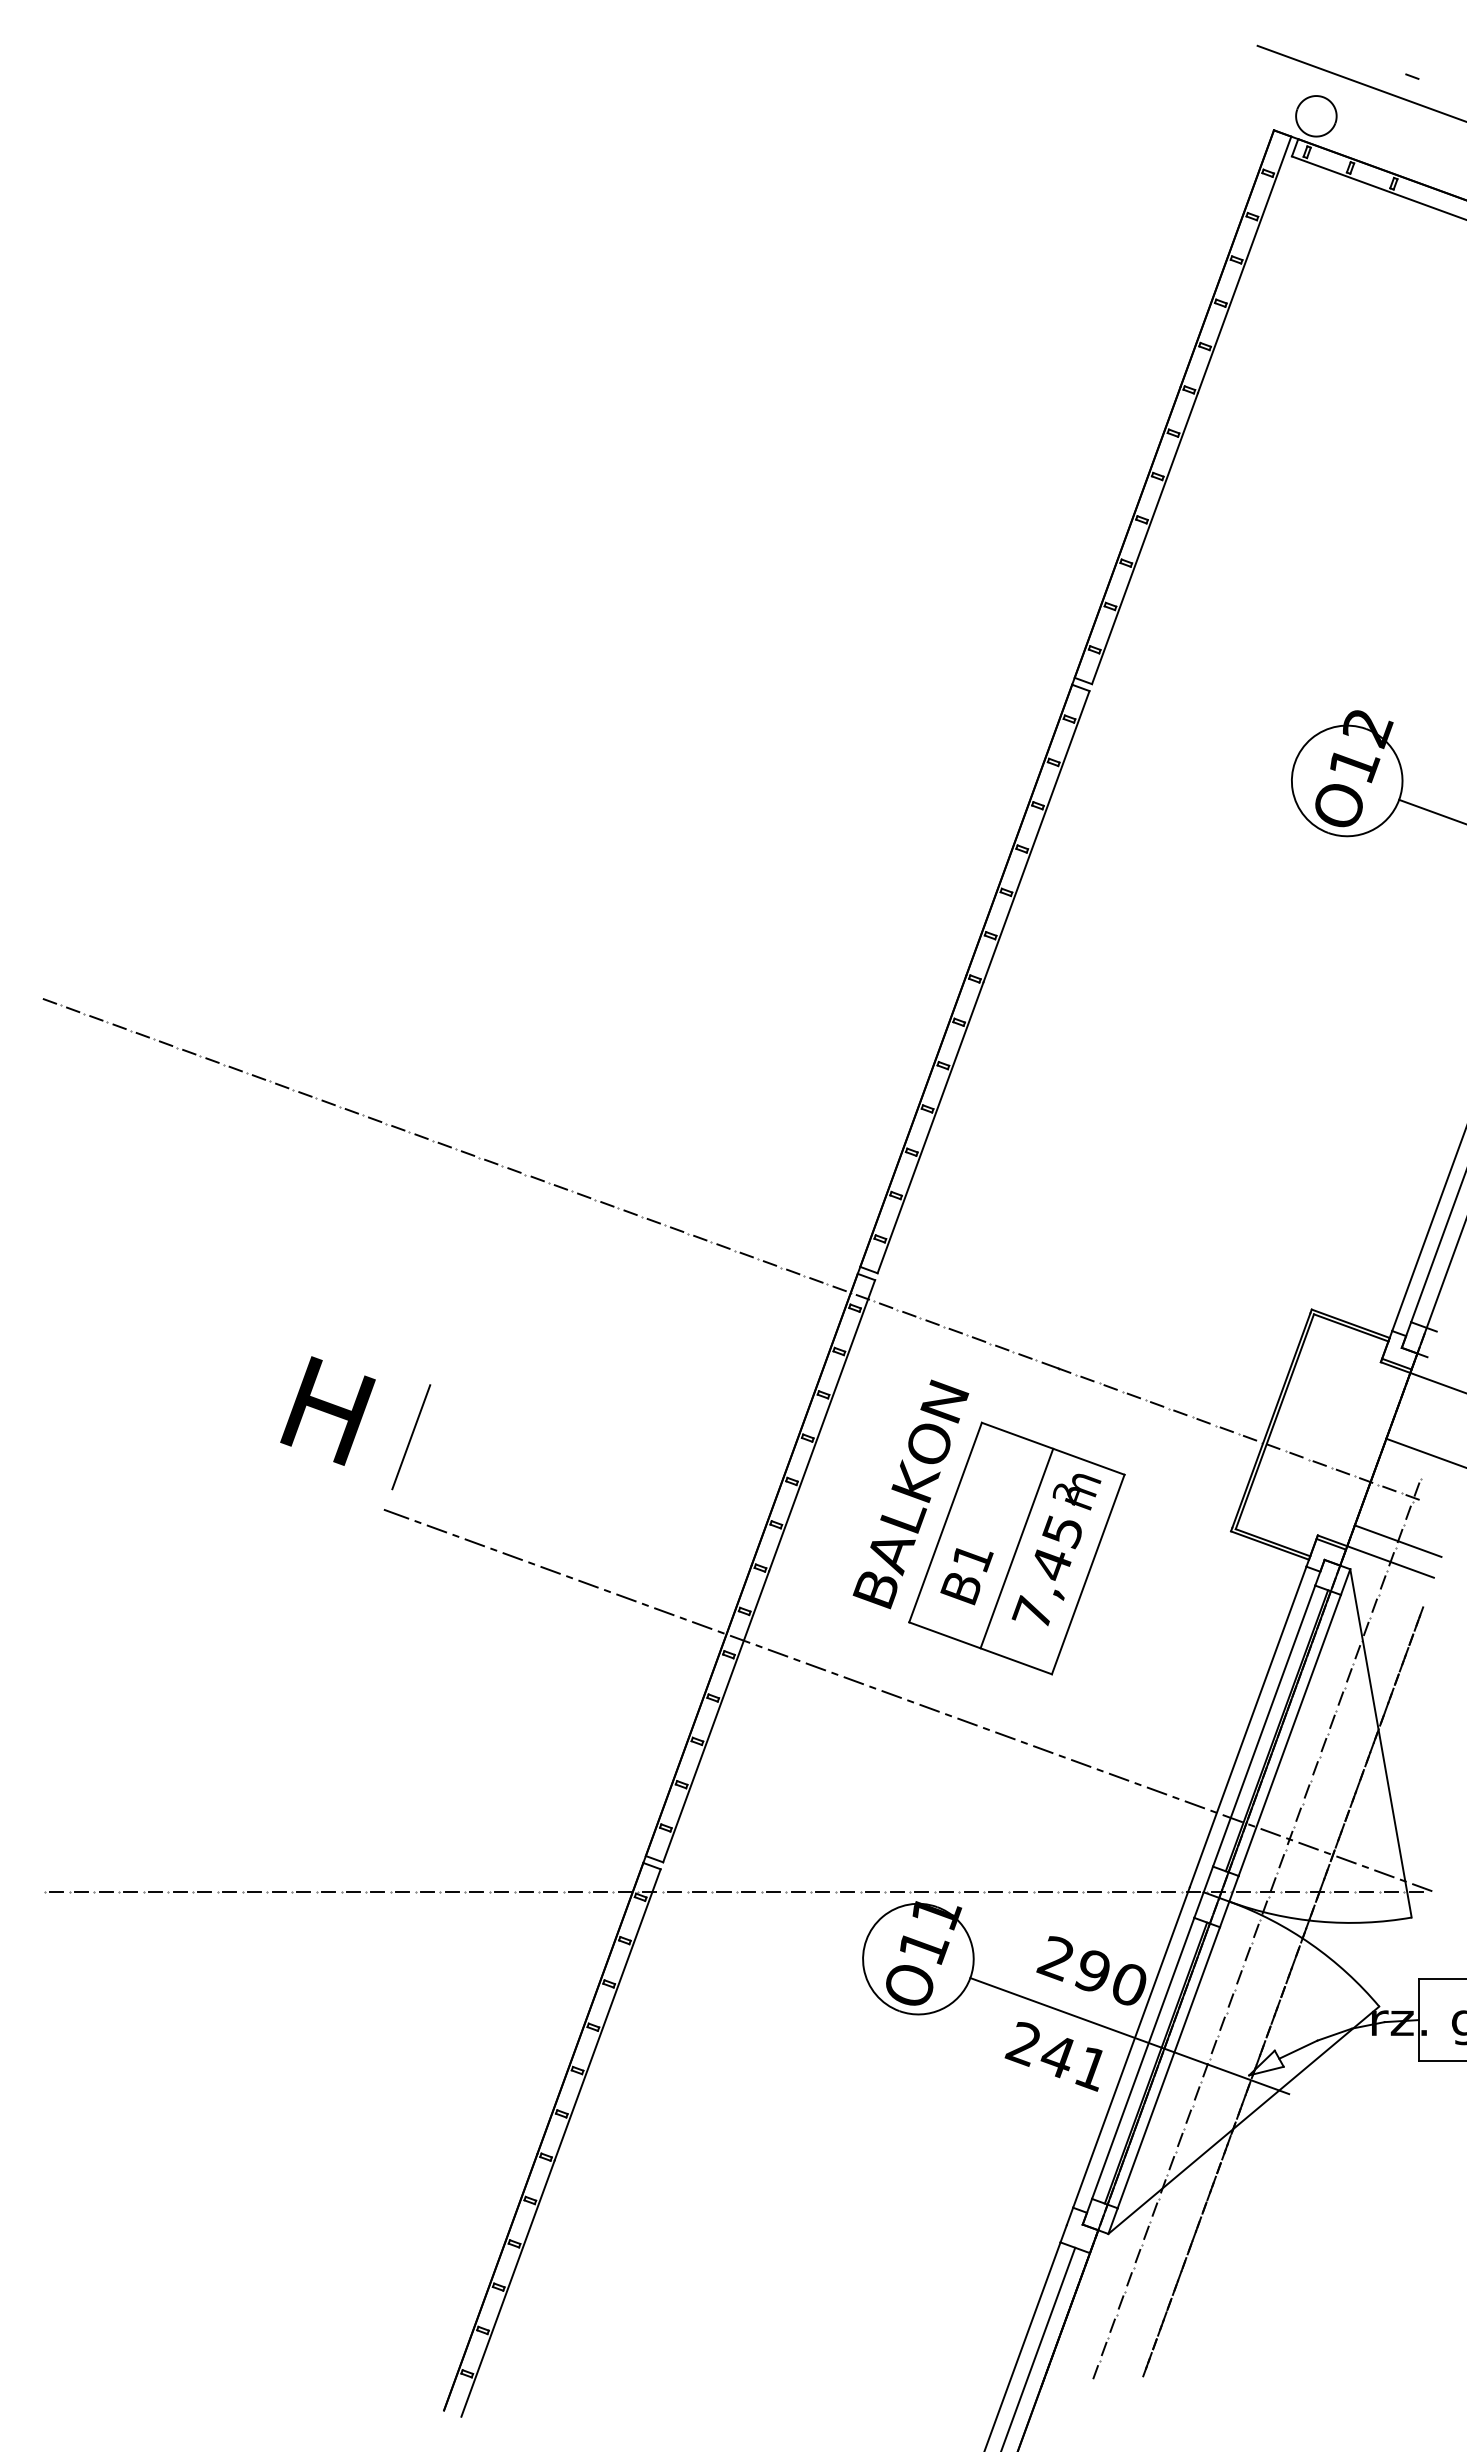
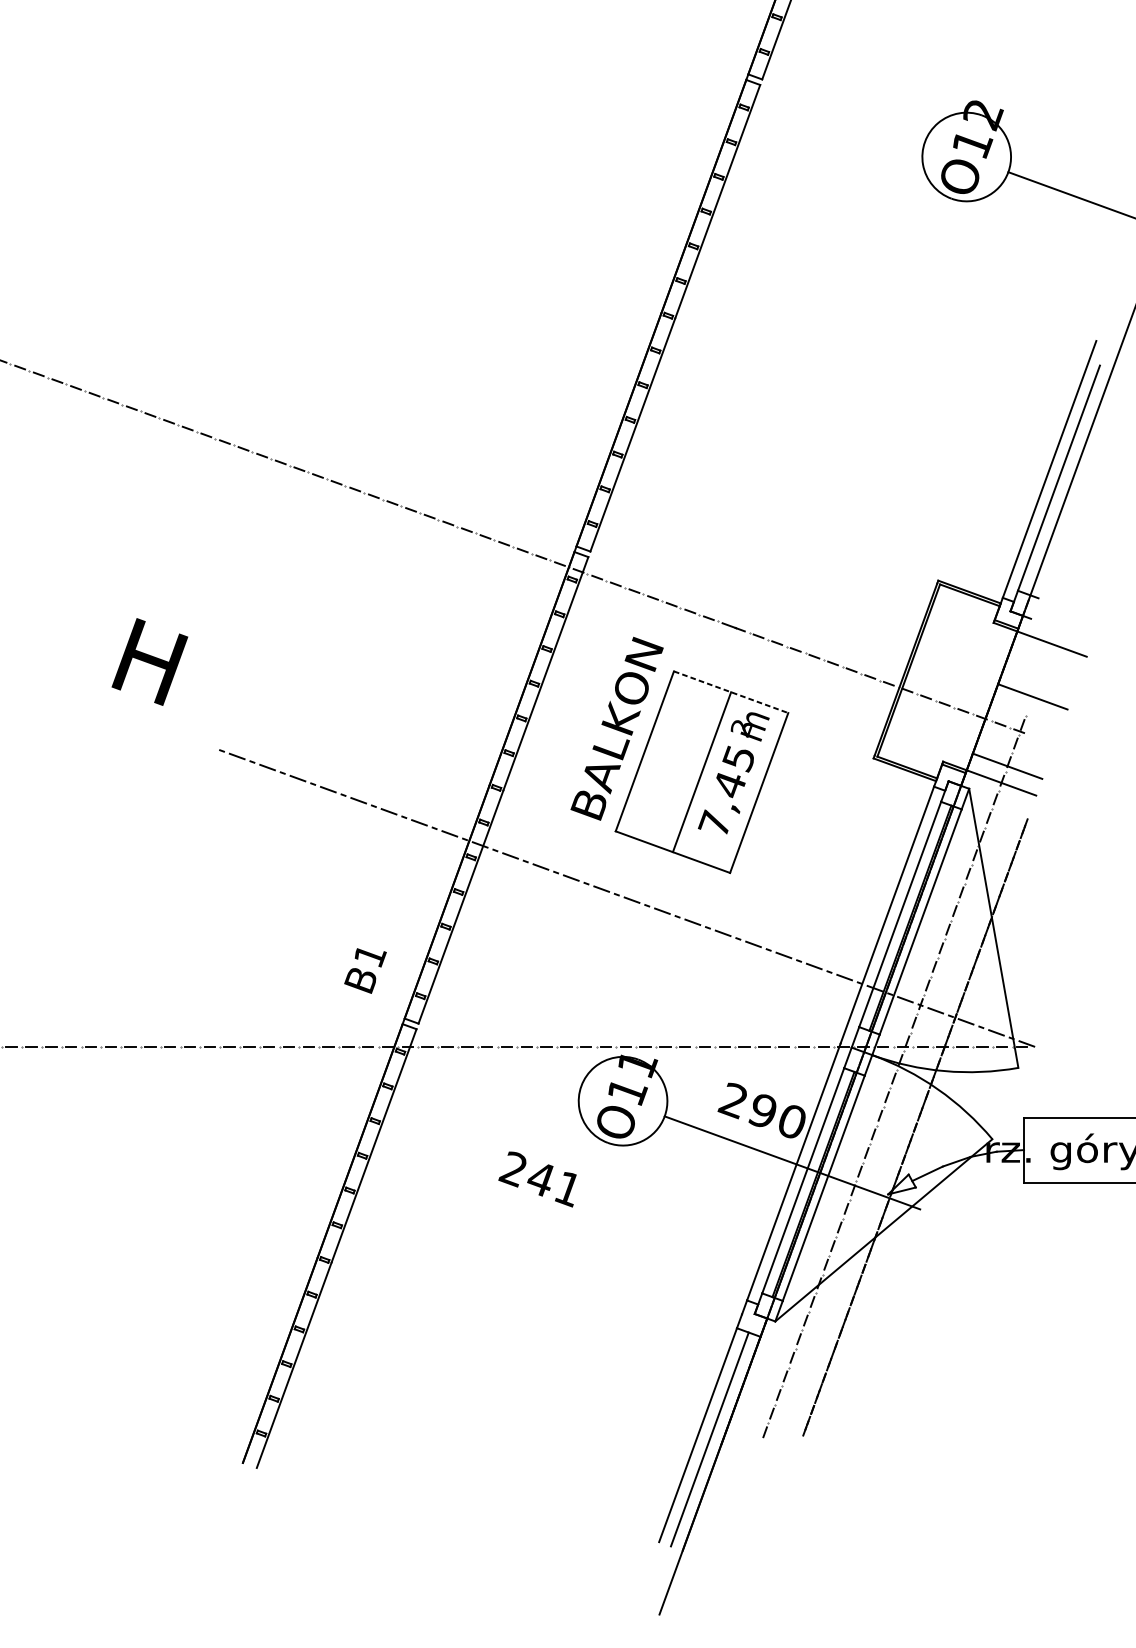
line: (411, 1437) -> (216, 683), removed
line: (1053, 1448) -> (731, 692), solid -> dashed
line: (396, 1514) -> (204, 744), removed
text: (966, 1576) -> (365, 970), moved
text: (1053, 2056) -> (537, 1179), moved

